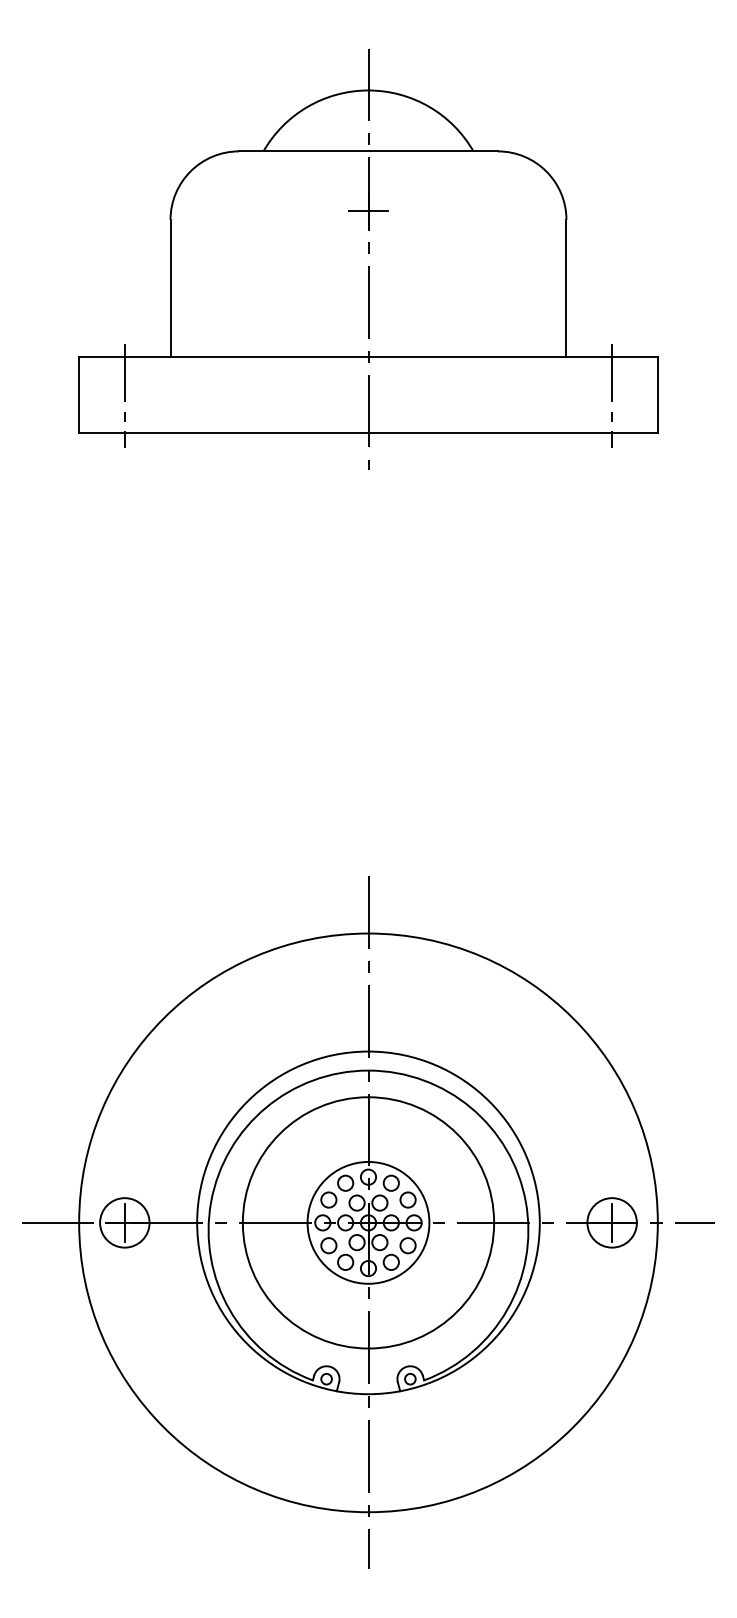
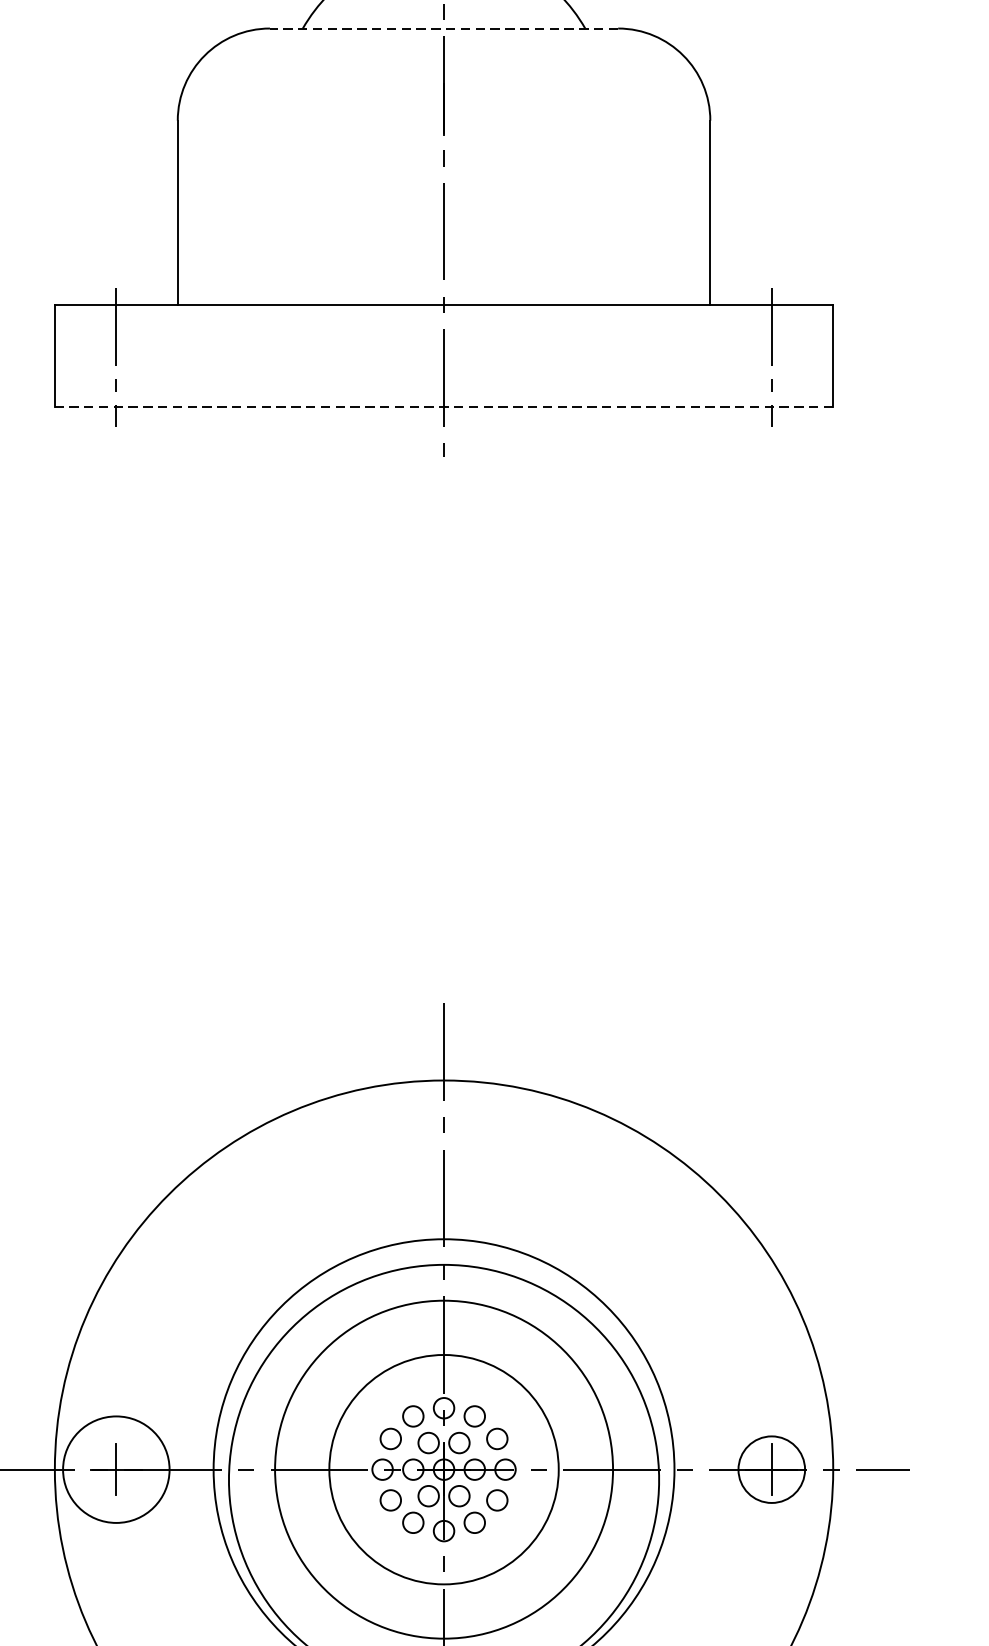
line: (367, 151) -> (442, 28), solid -> dashed
line: (368, 211) -> (444, 109), removed
line: (367, 433) -> (442, 407), solid -> dashed
circle: (124, 1222) -> (115, 1469), size x1.6
circle: (368, 1222) -> (444, 1469), size x1.4

